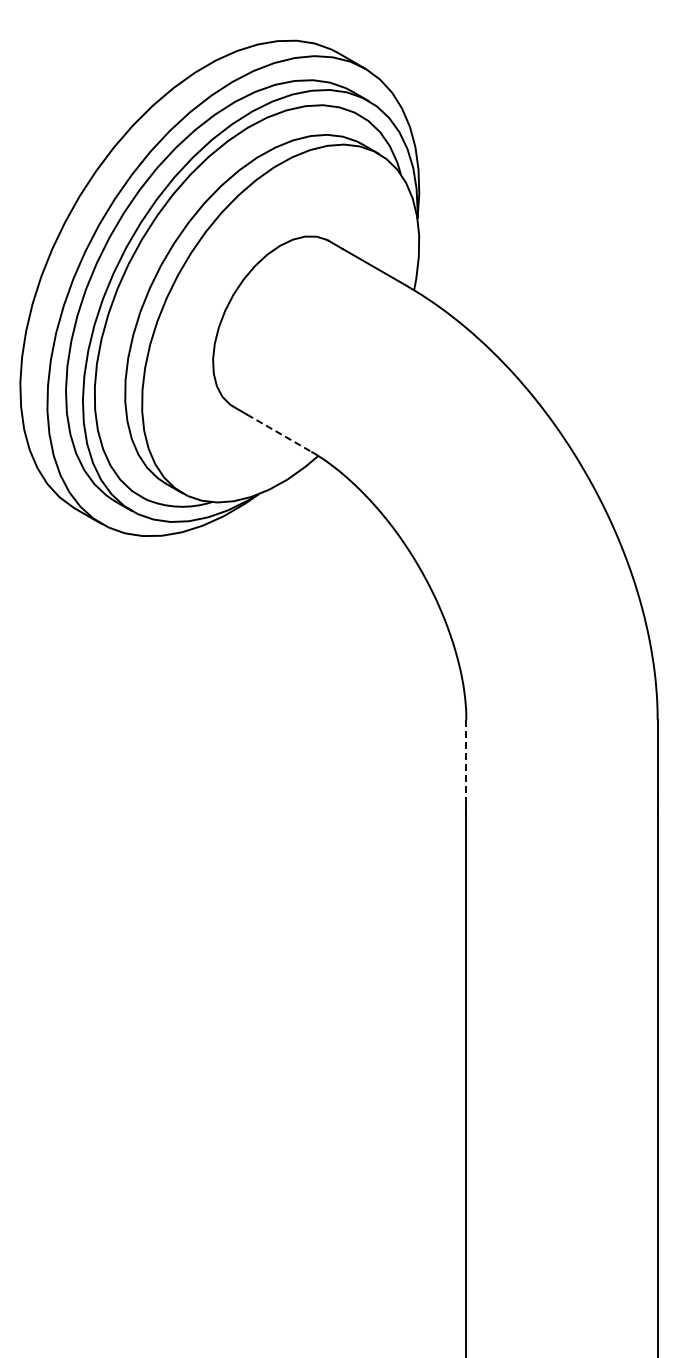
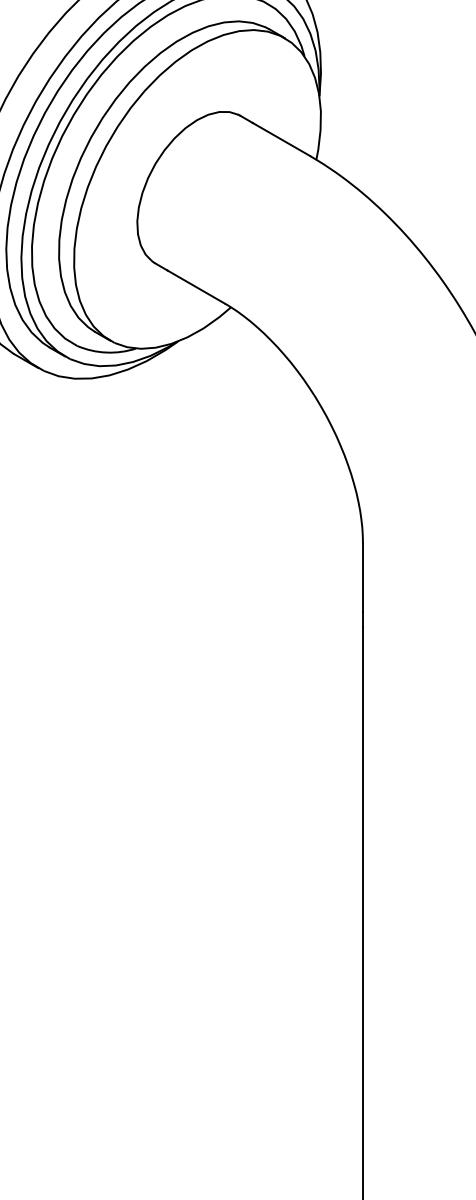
line: (279, 433) -> (196, 287), dashed -> solid
line: (466, 759) -> (363, 577), dashed -> solid

